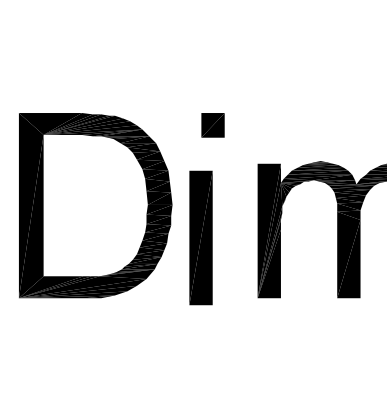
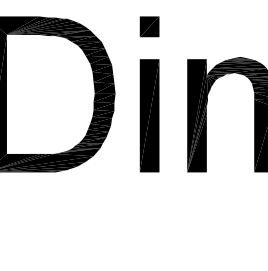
part: (200, 237) -> (149, 115), moved

